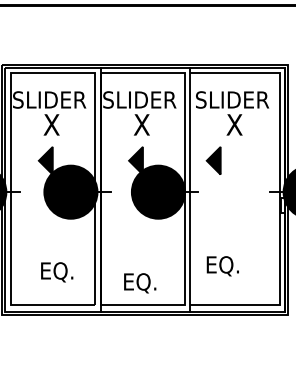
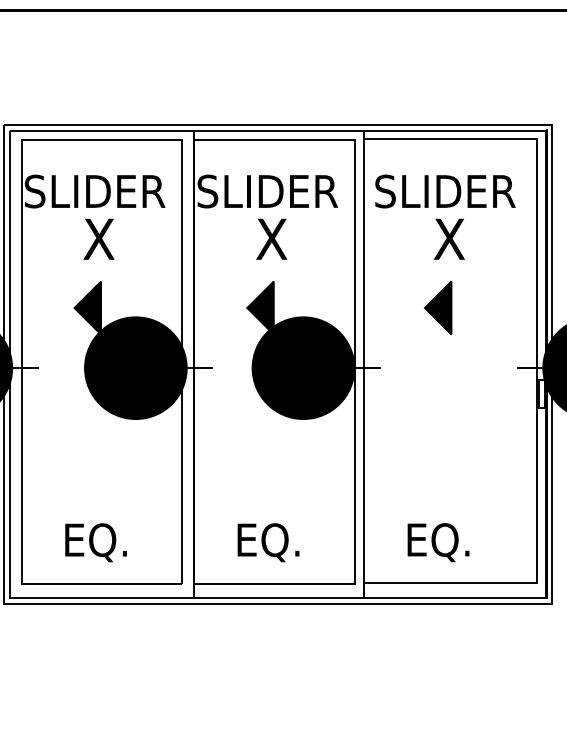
part: (213, 160) -> (437, 307), moved
text: (222, 266) -> (437, 543), moved
text: (57, 272) -> (96, 543), moved

